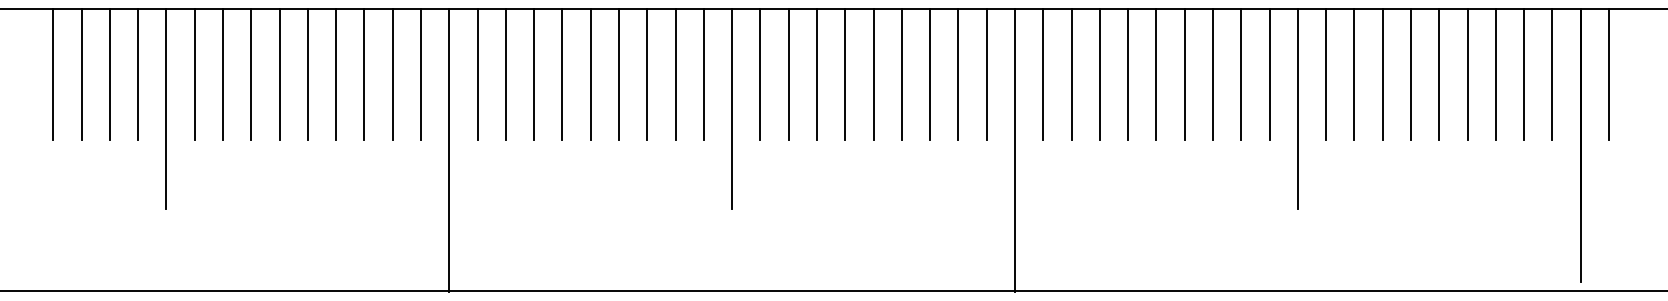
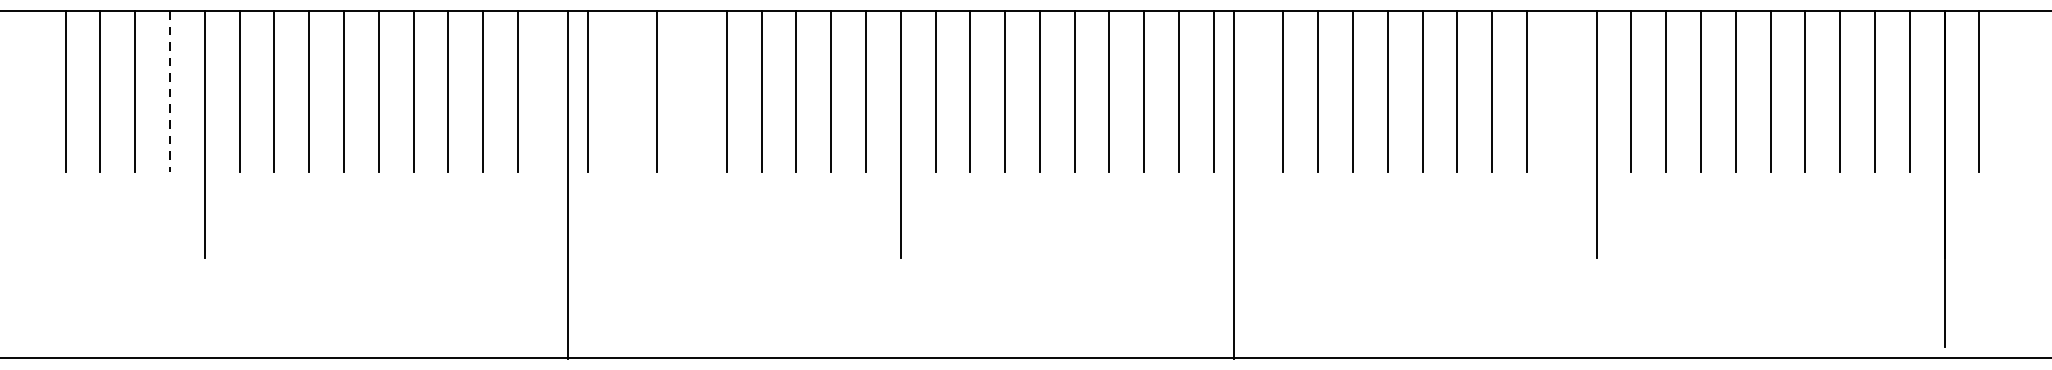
line: (138, 74) -> (170, 91), solid -> dashed
line: (505, 74) -> (621, 91), removed
line: (562, 74) -> (692, 91), removed
line: (1269, 74) -> (1561, 91), removed
line: (449, 150) -> (567, 185), moved
line: (1015, 150) -> (1234, 185), moved

